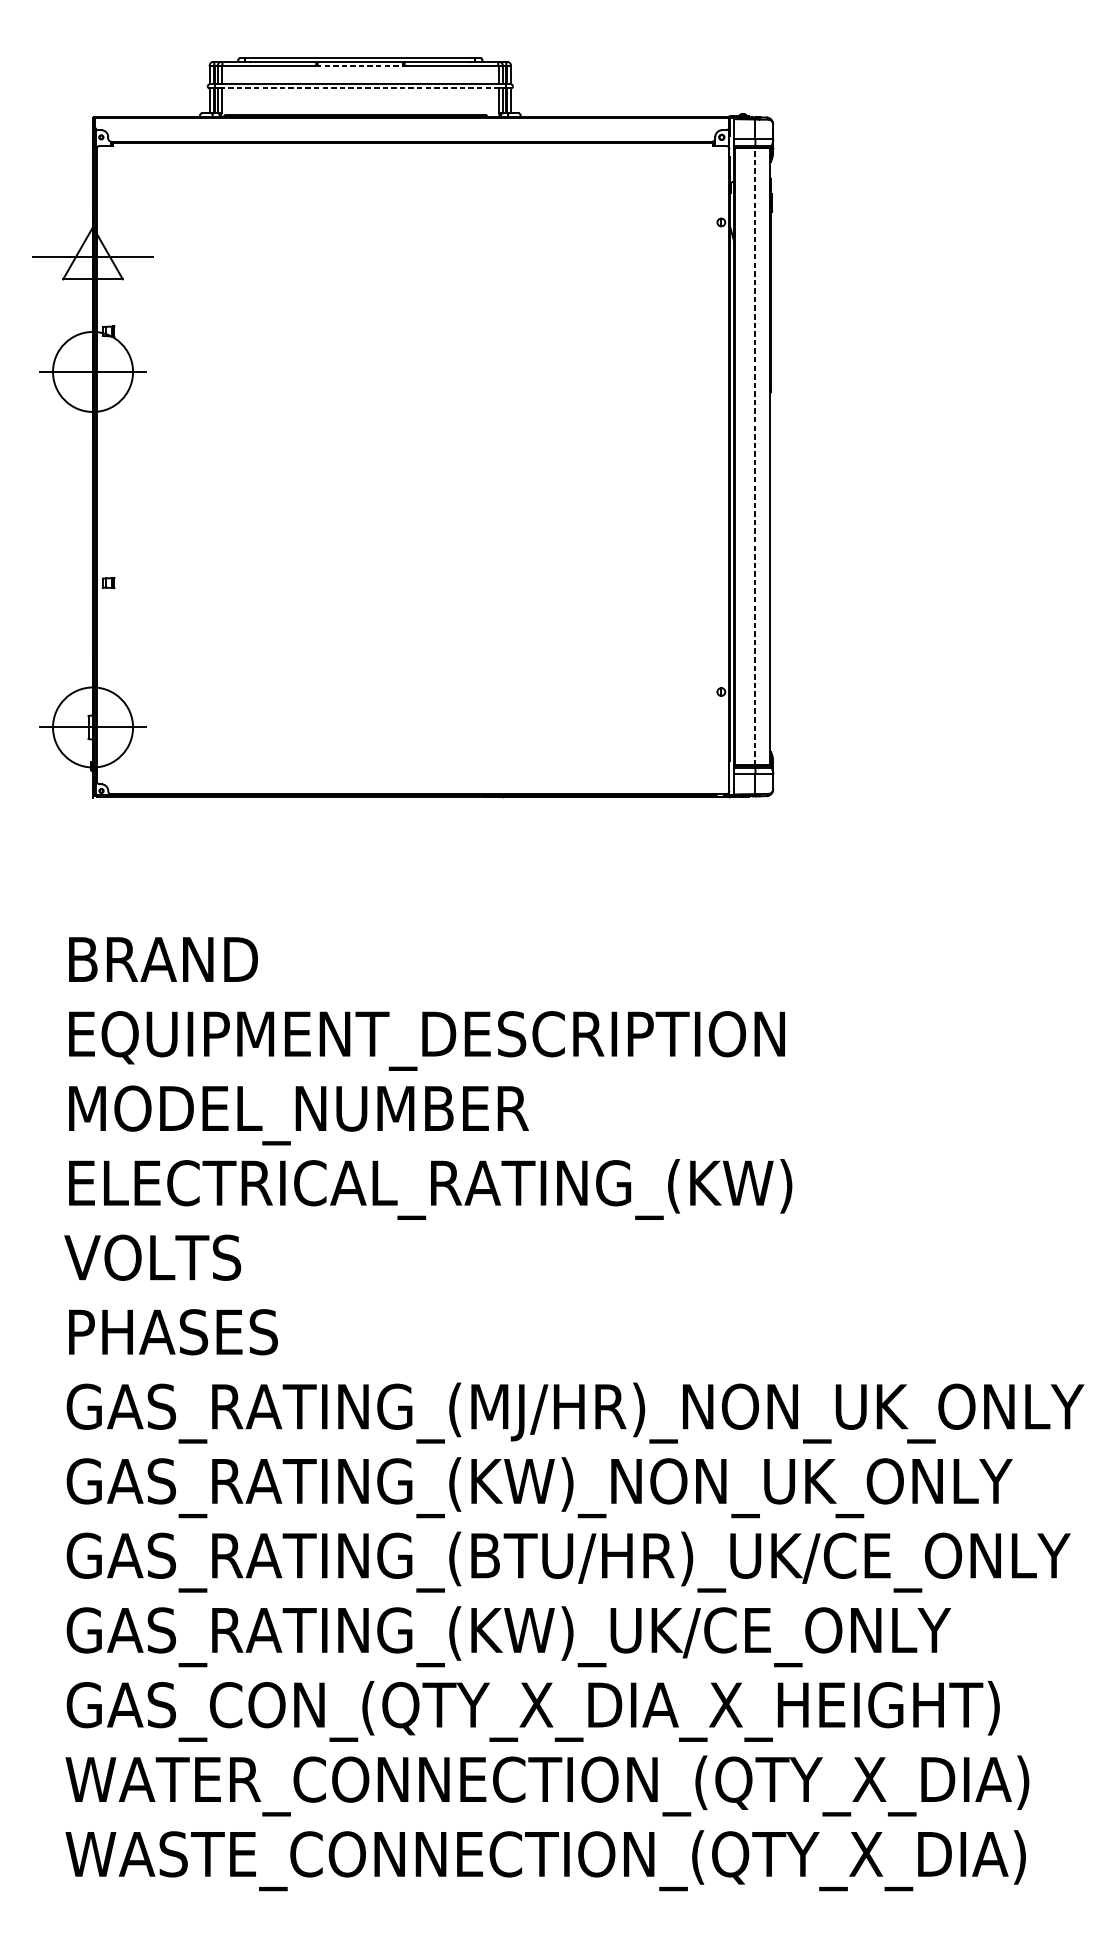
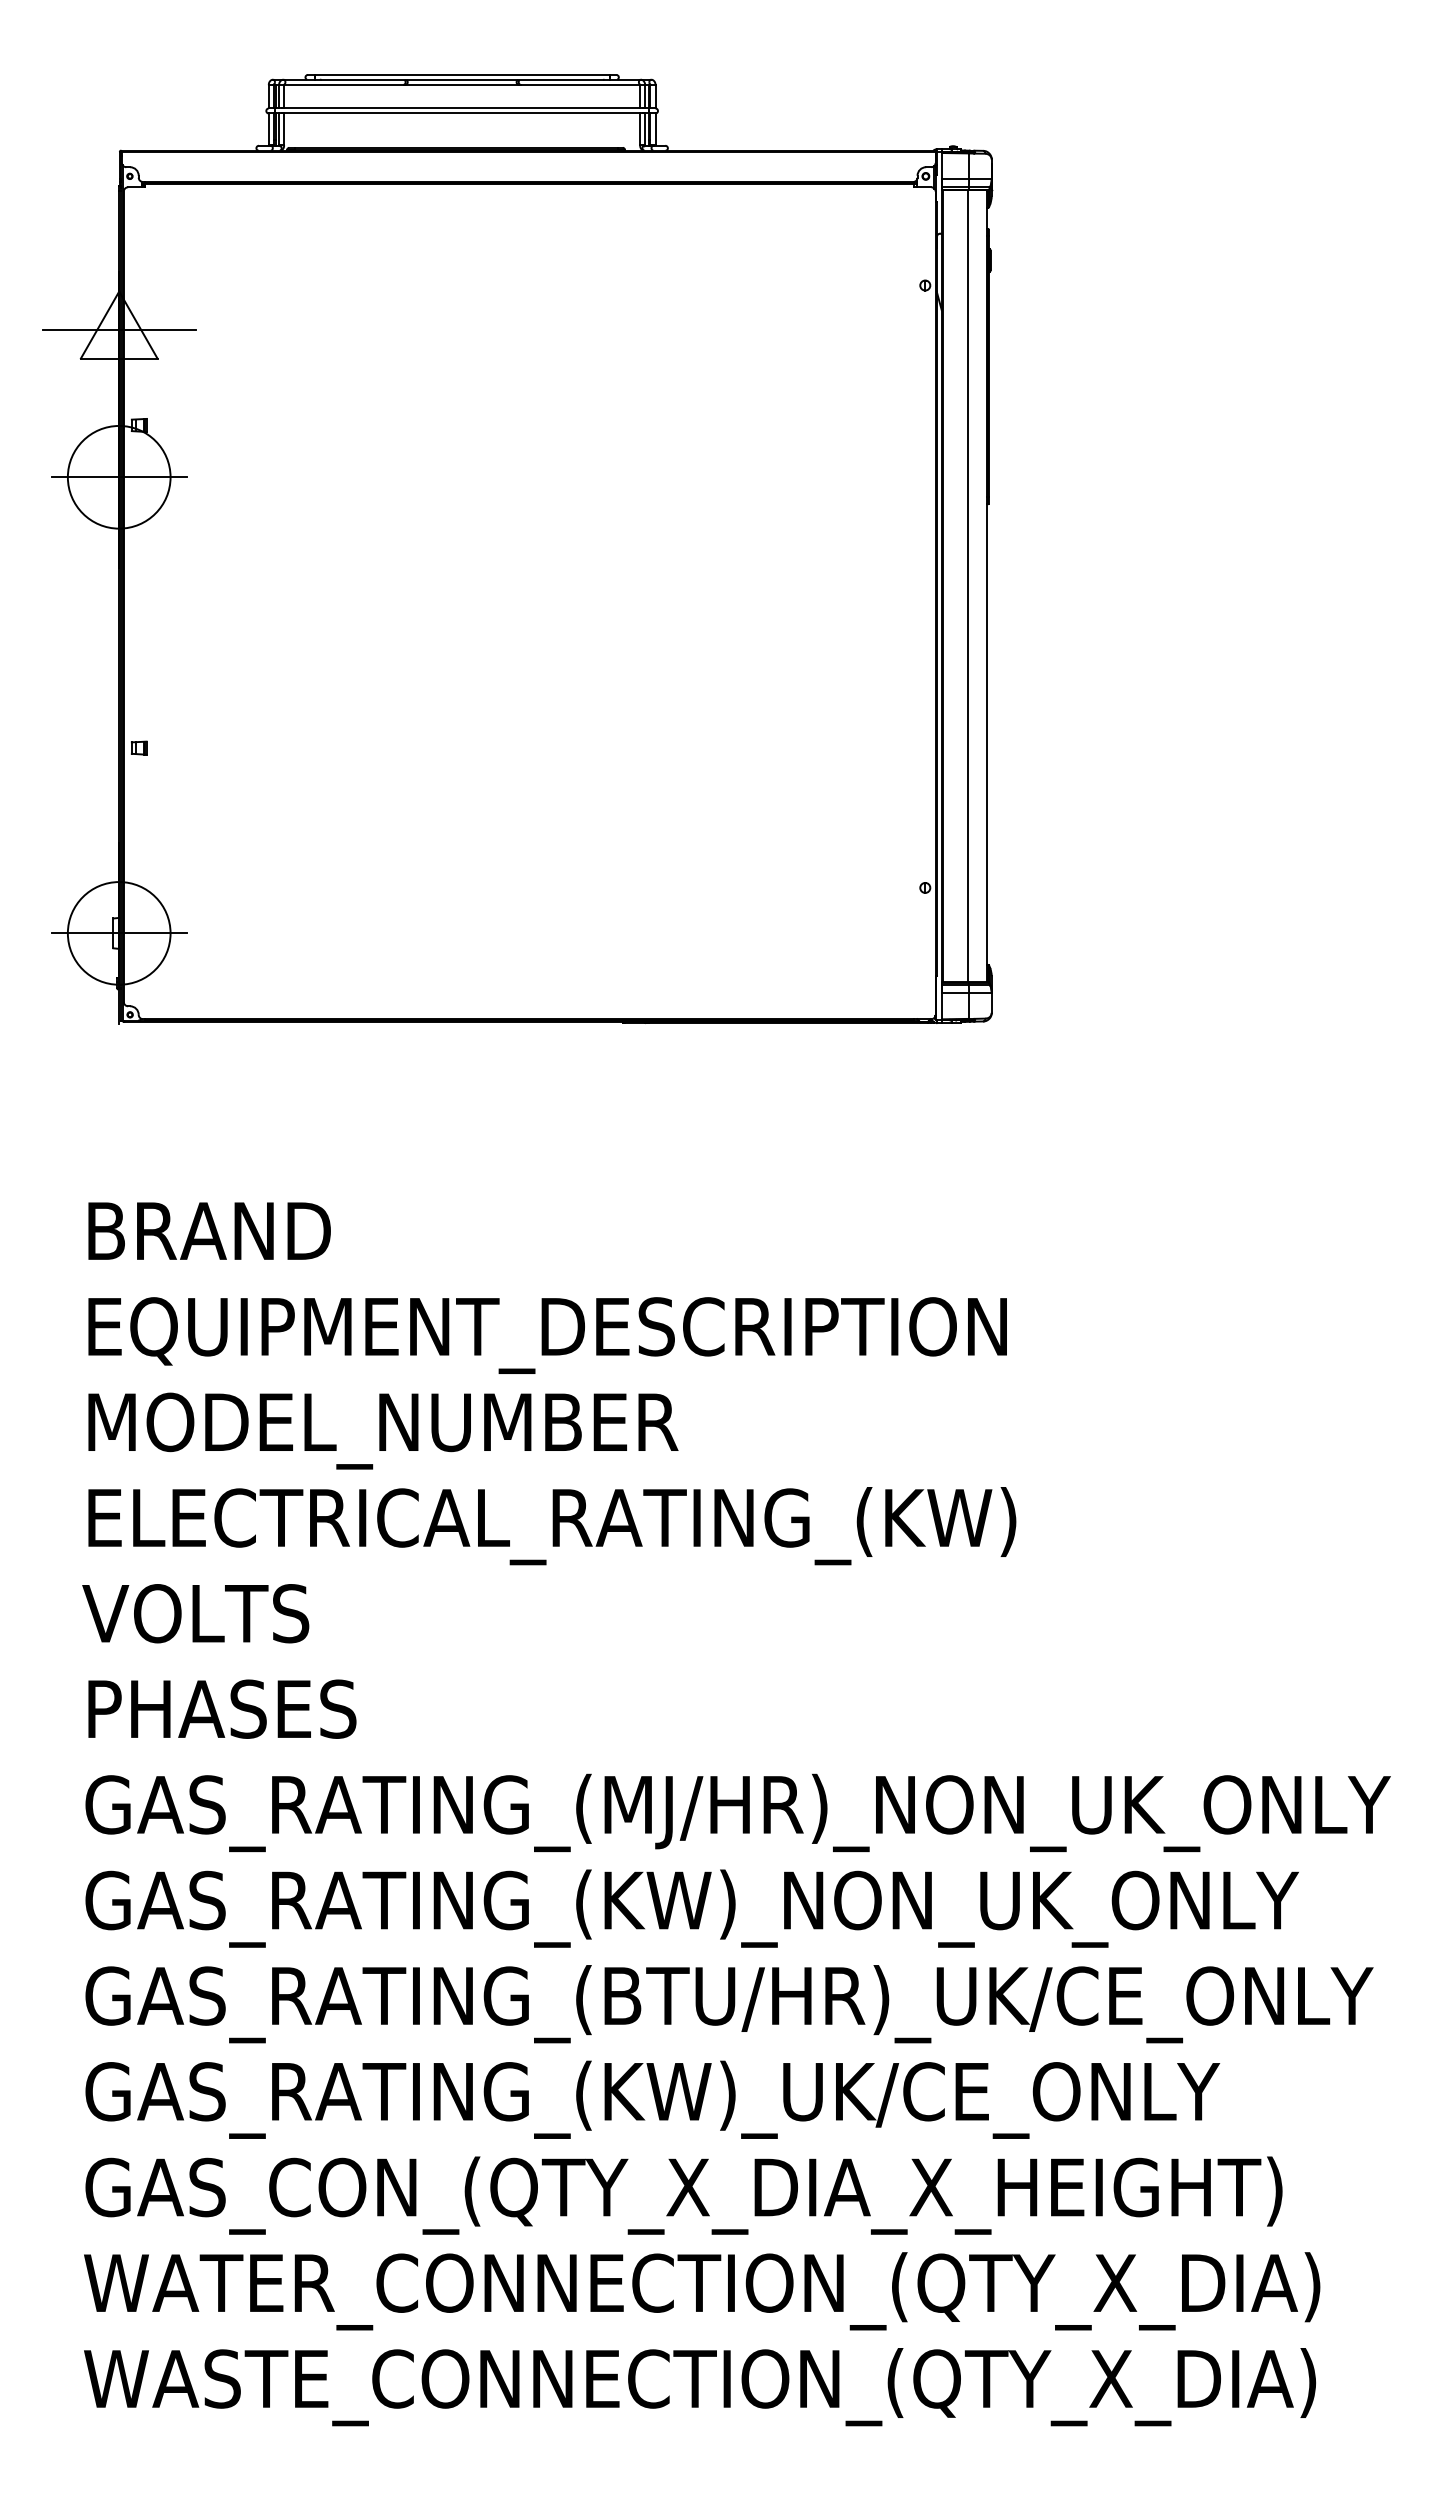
line: (360, 65) -> (462, 84), dashed -> solid
line: (360, 88) -> (462, 113), dashed -> solid
line: (754, 457) -> (967, 586), dashed -> solid

